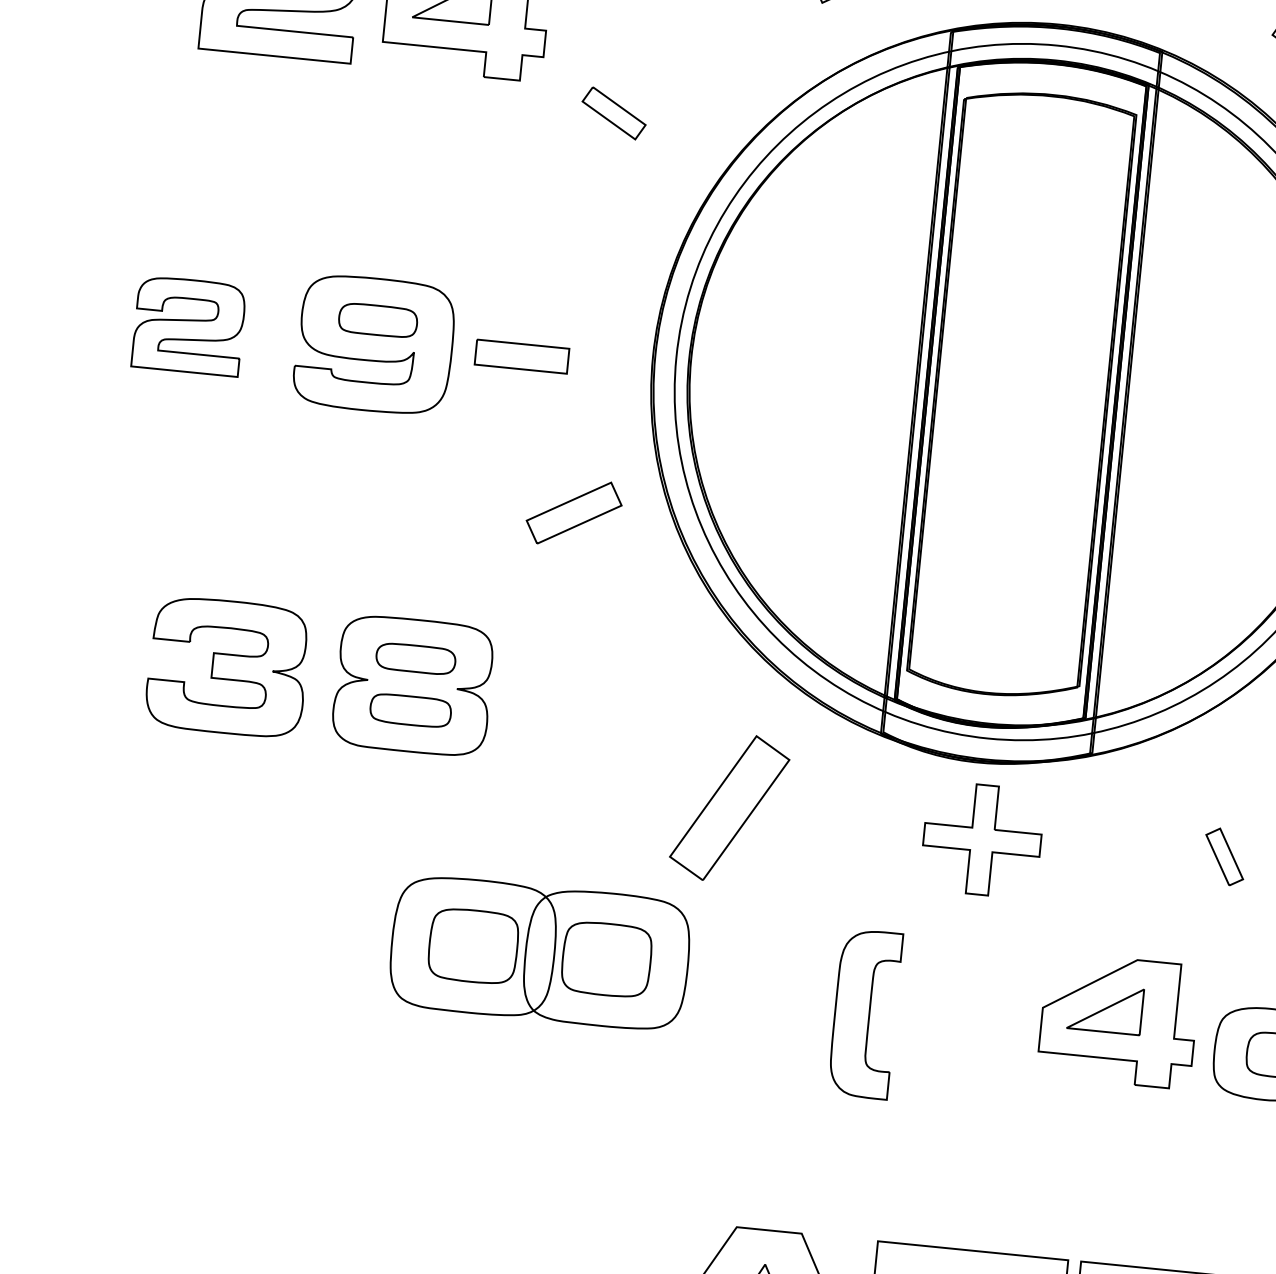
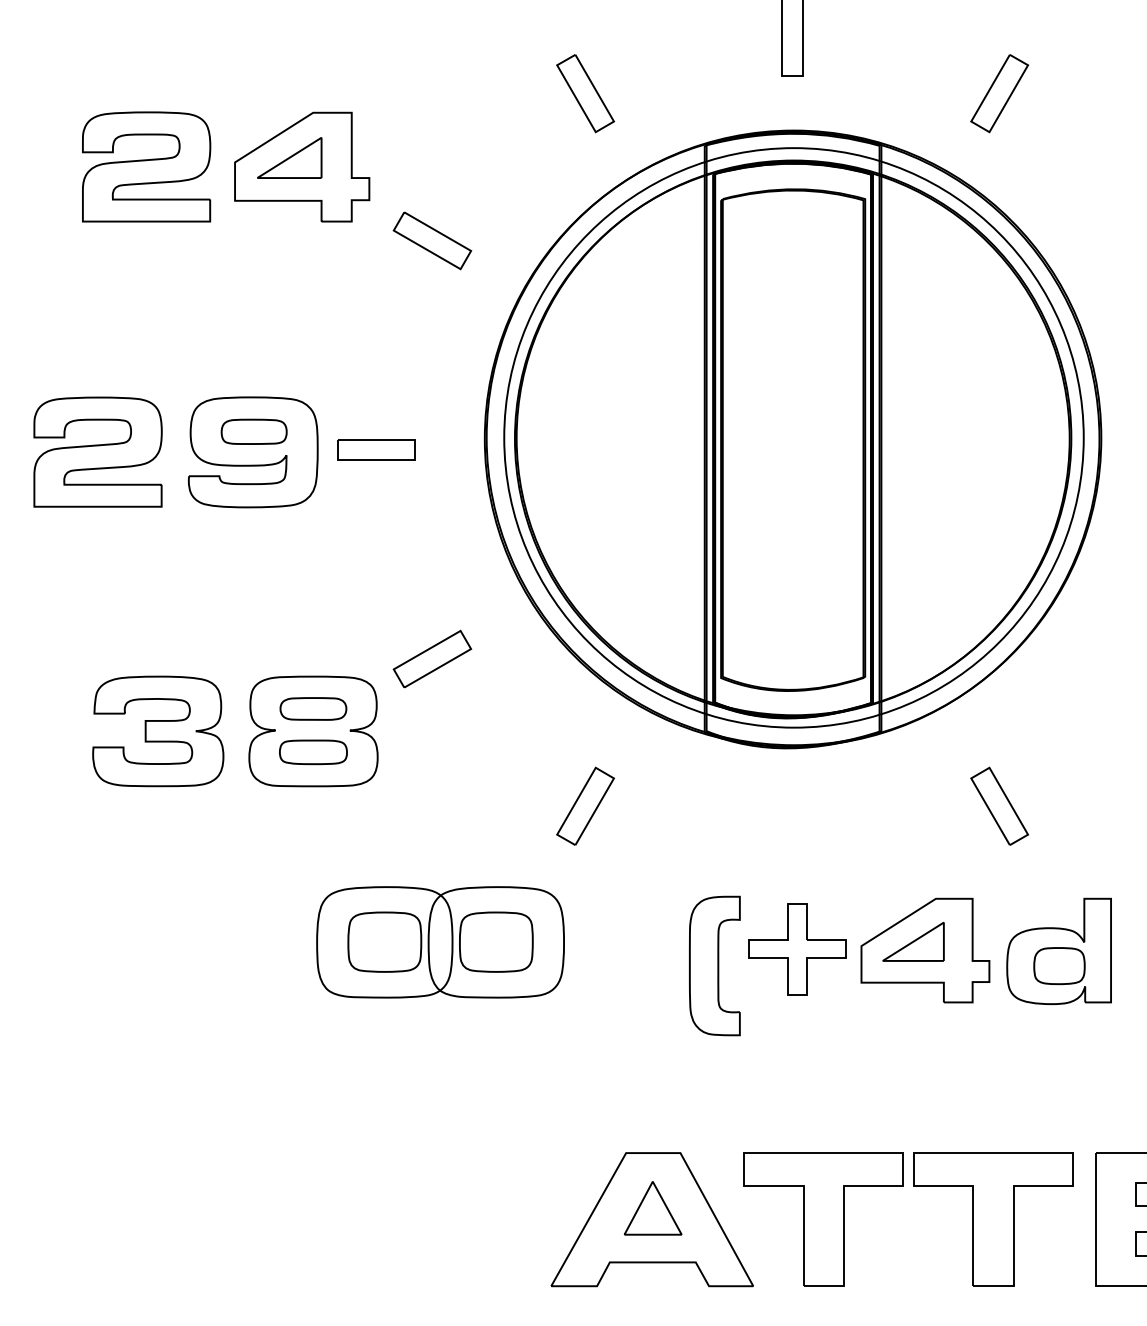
part: (614, 112) -> (432, 240), size x1.43
part: (188, 325) -> (97, 451), size x1.43
part: (574, 512) -> (432, 658), moved
part: (729, 806) -> (585, 805), size x0.62
part: (982, 840) -> (797, 949), moved
part: (1224, 856) -> (999, 805), size x1.67

